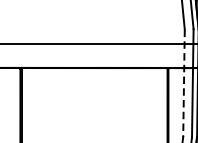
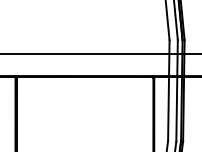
line: (183, 84) -> (168, 91), dashed -> solid

